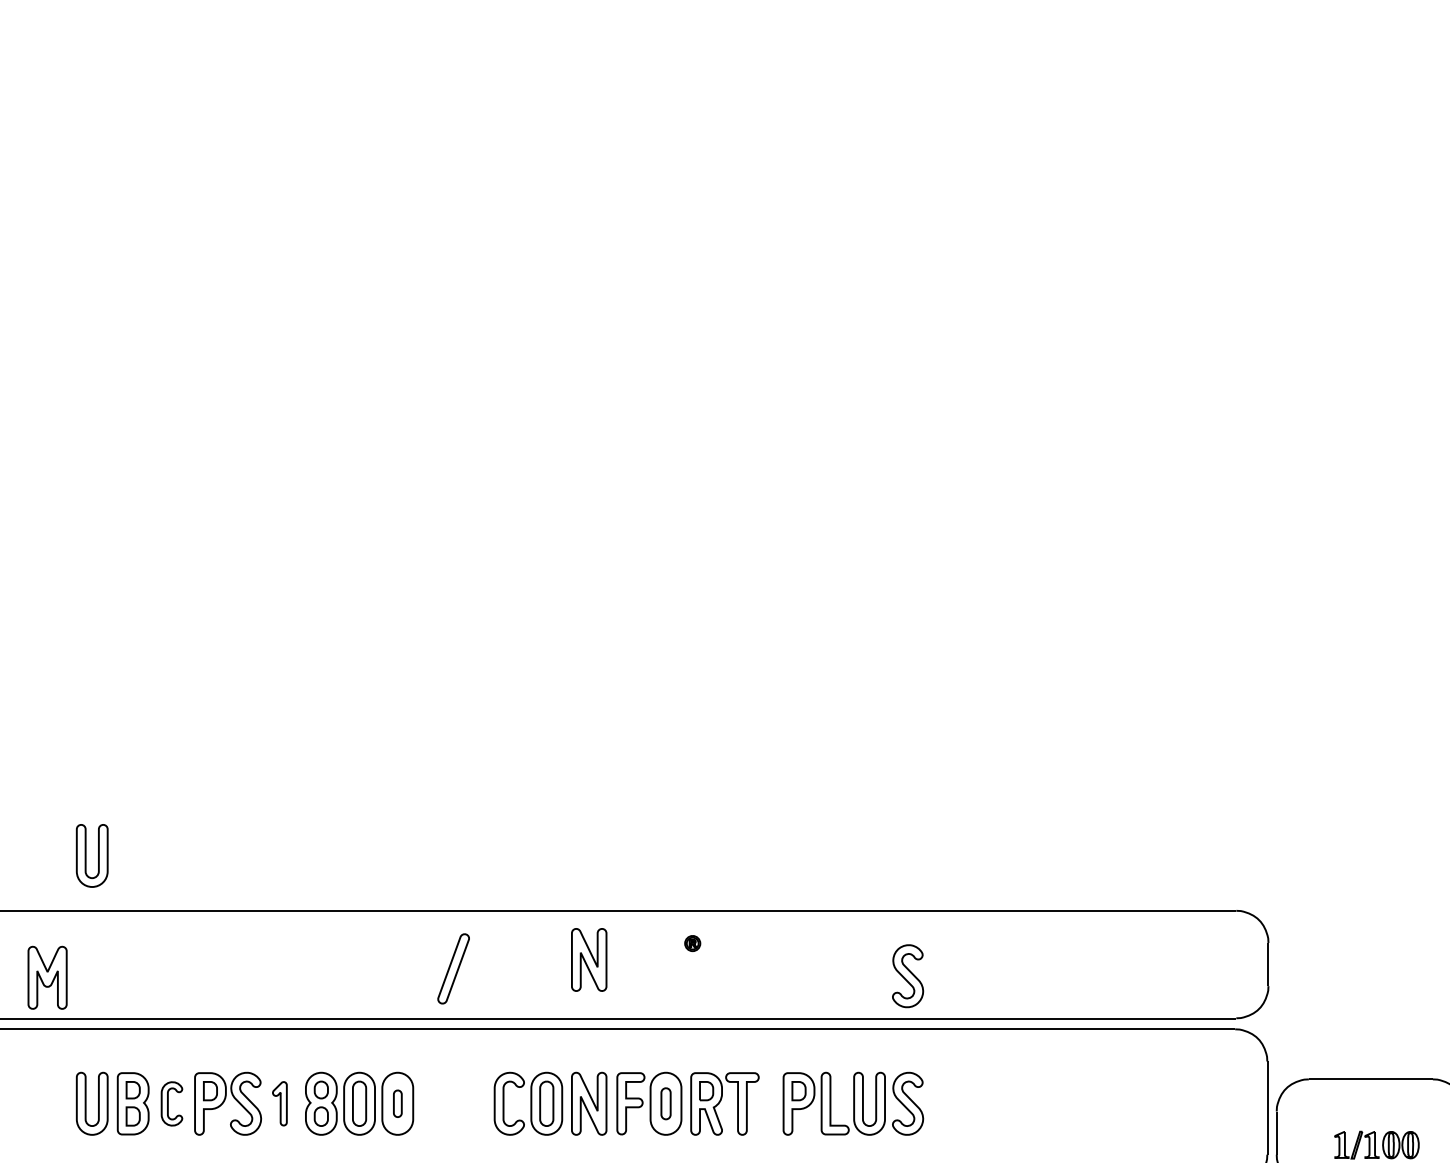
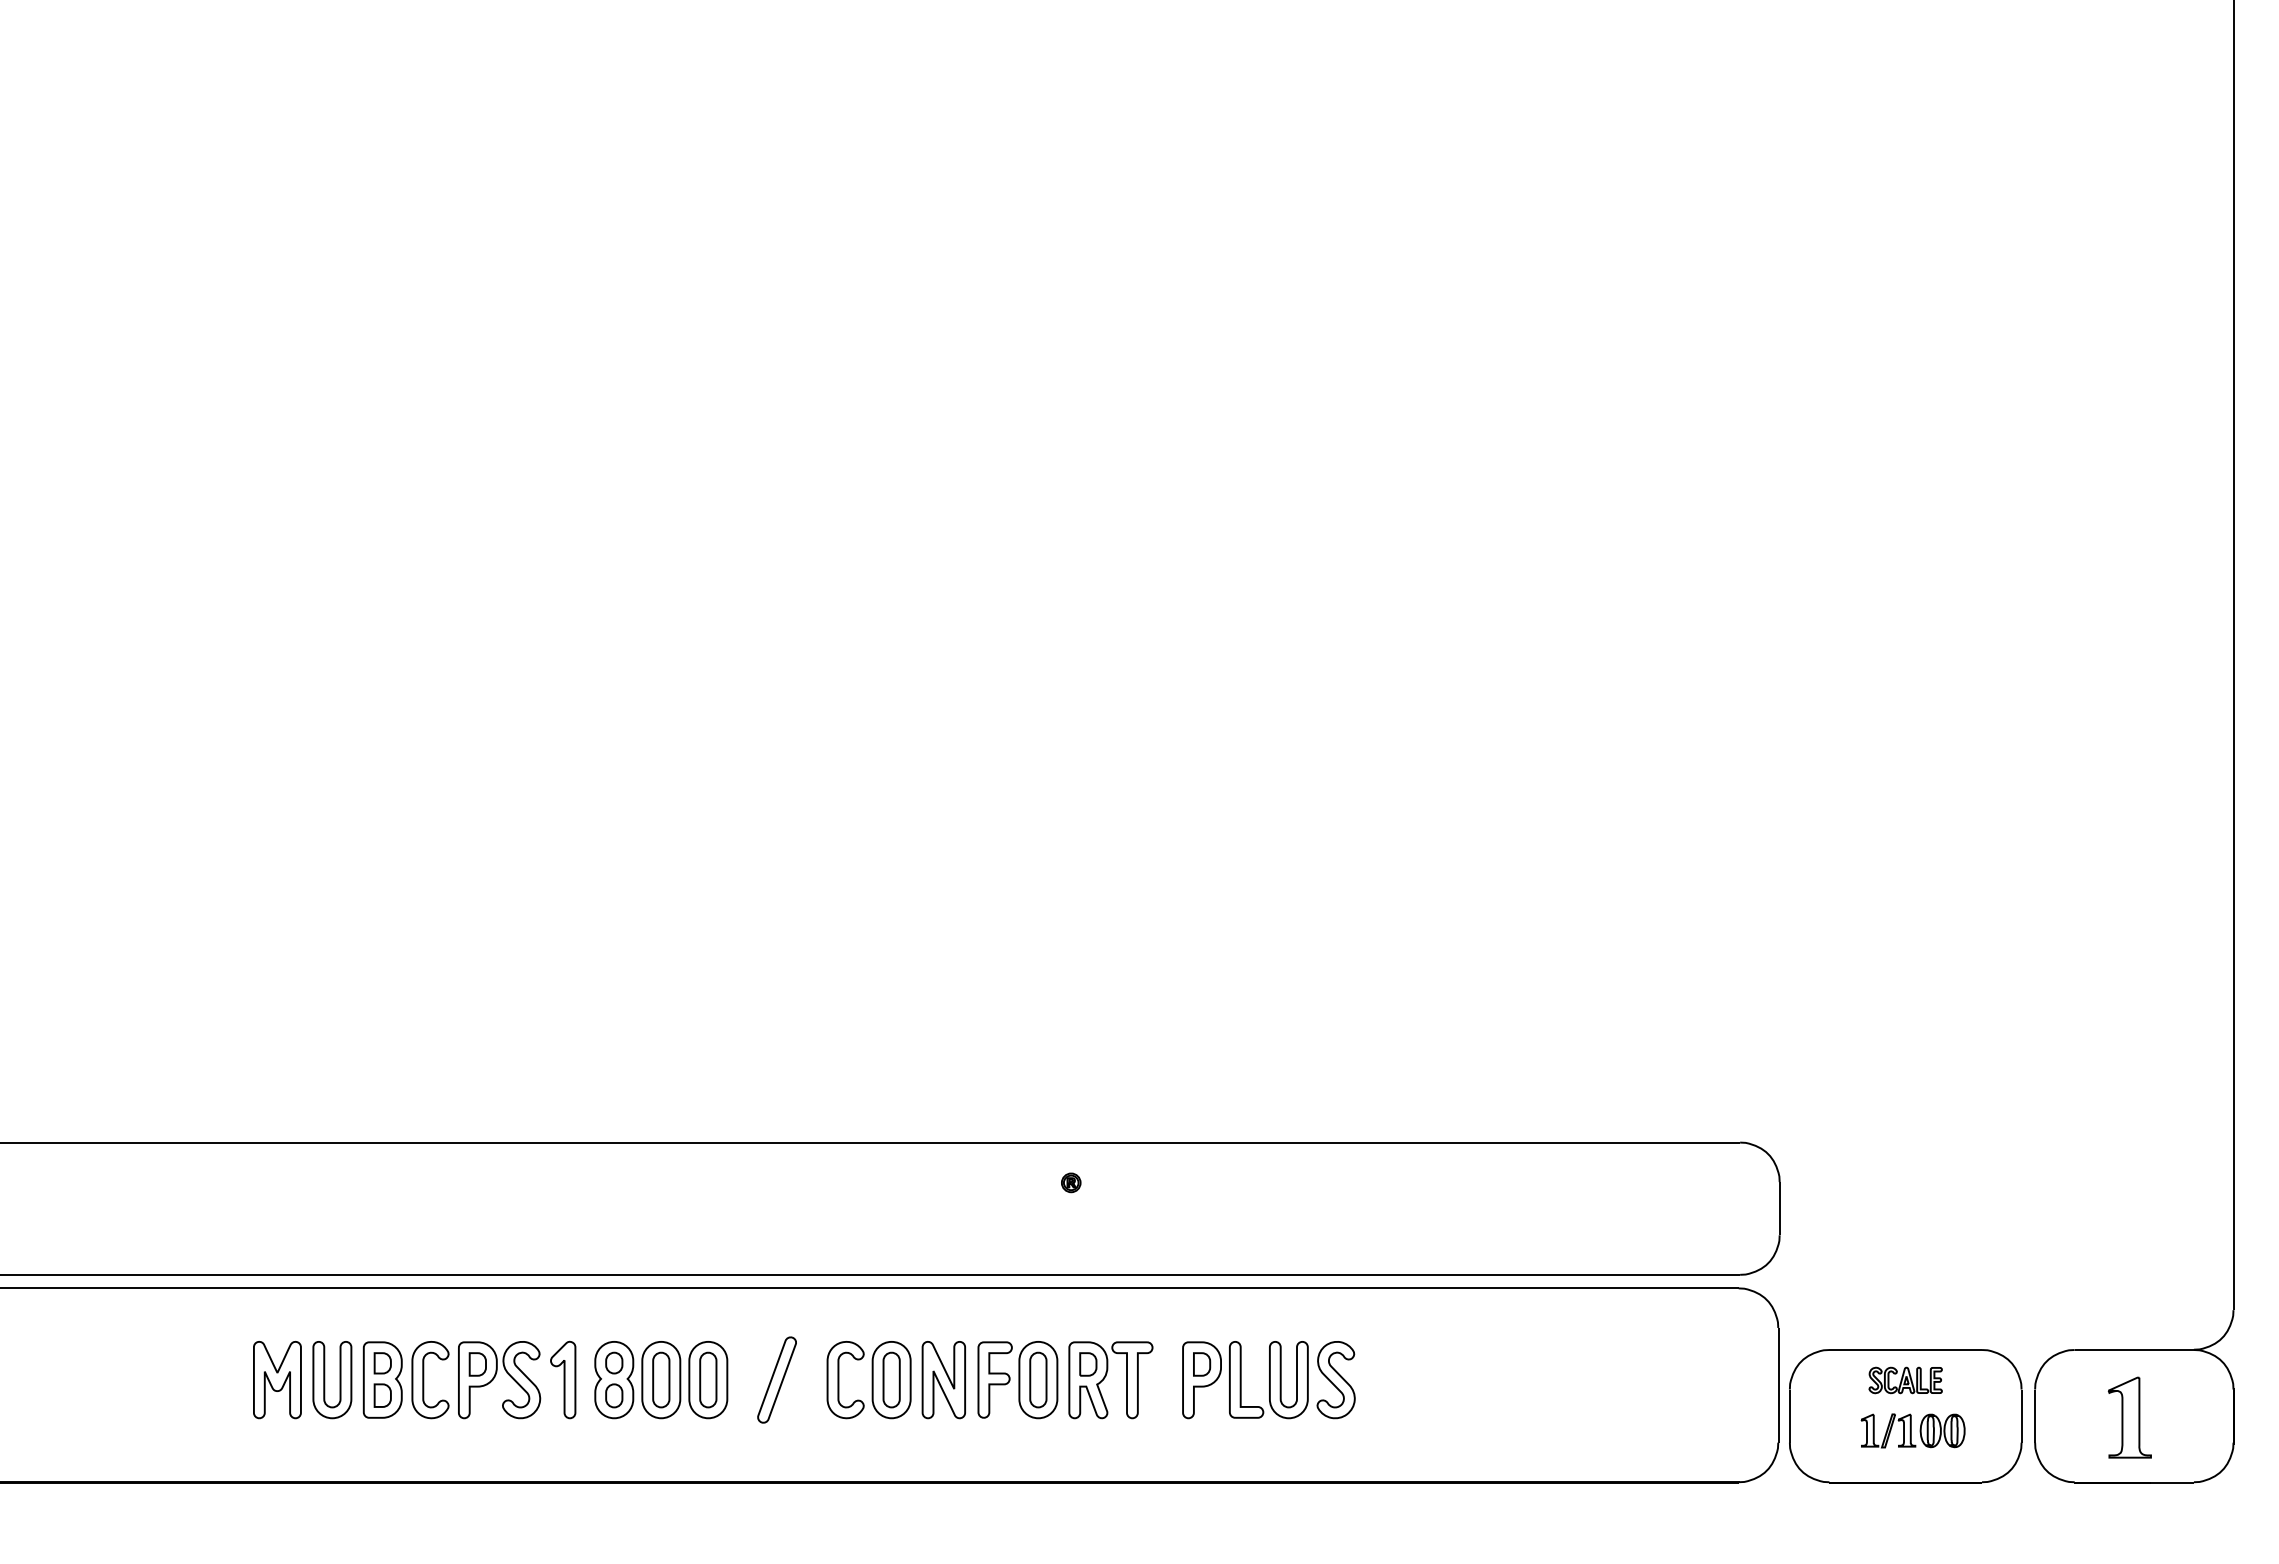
part: (86, 856) -> (325, 1075), removed
part: (588, 960) -> (943, 1203), removed
part: (453, 968) -> (776, 1379), moved
part: (907, 976) -> (1335, 1223), removed
part: (47, 978) -> (277, 1380), moved
part: (280, 1103) -> (563, 1379), size x1.43
part: (397, 1103) -> (708, 1379), size x1.67
part: (666, 1103) -> (1038, 1379), size x1.43
part: (171, 1104) -> (430, 1380), size x1.43
part: (1370, 1104) -> (1905, 1380), added

